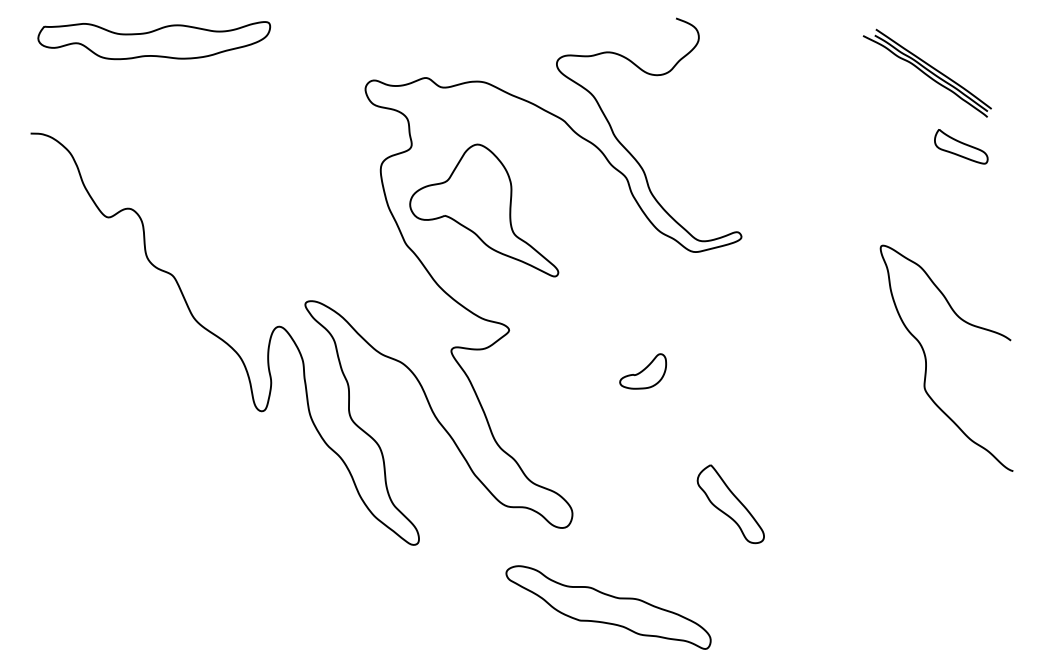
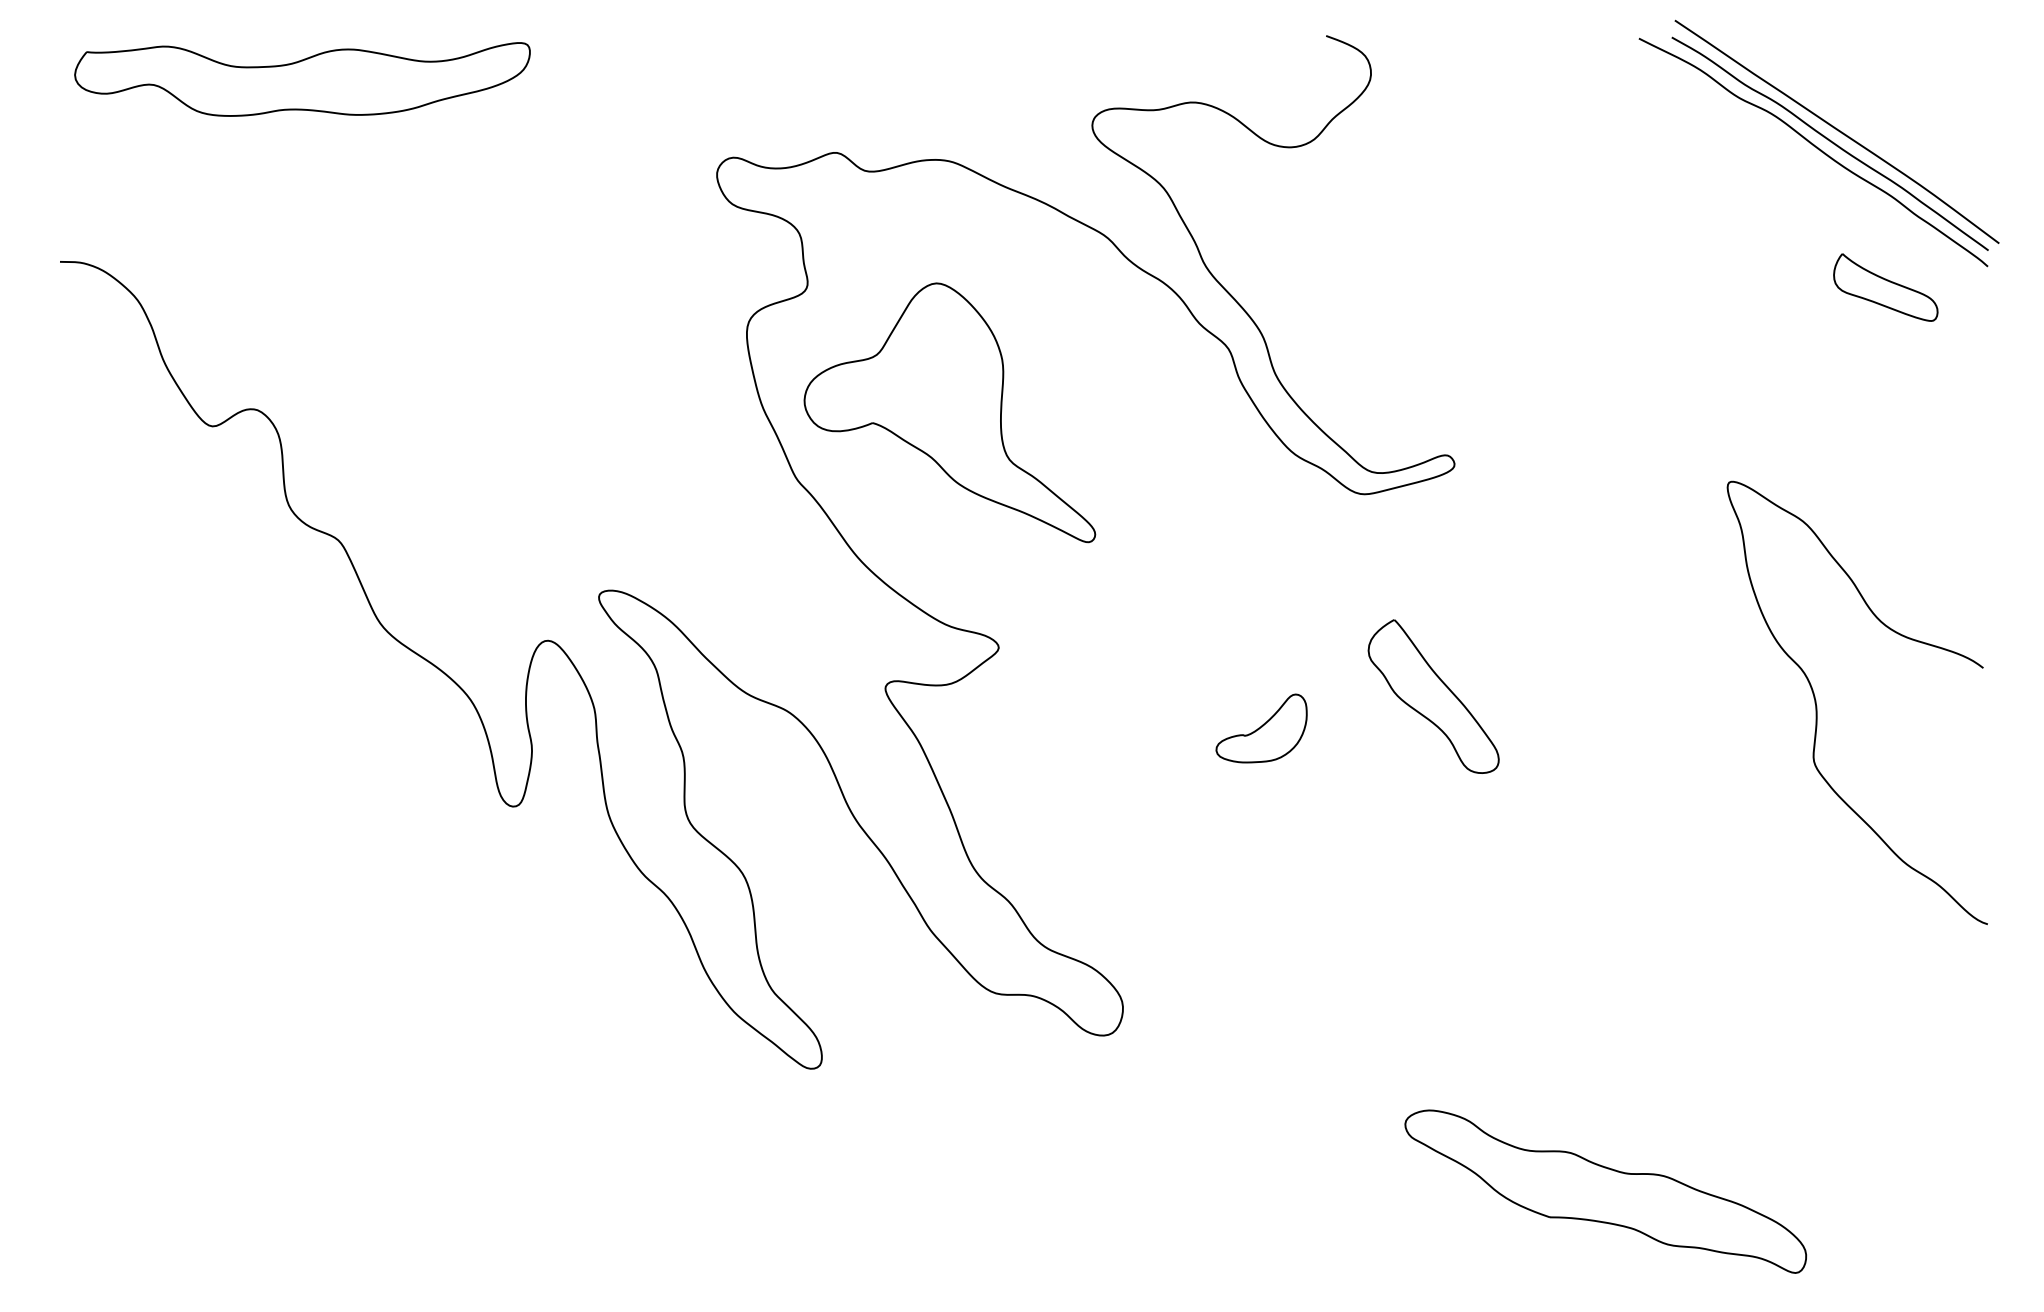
part: (927, 73) -> (1819, 143), size x1.43
part: (730, 504) -> (1432, 697), moved
part: (608, 607) -> (1605, 1191), moved

